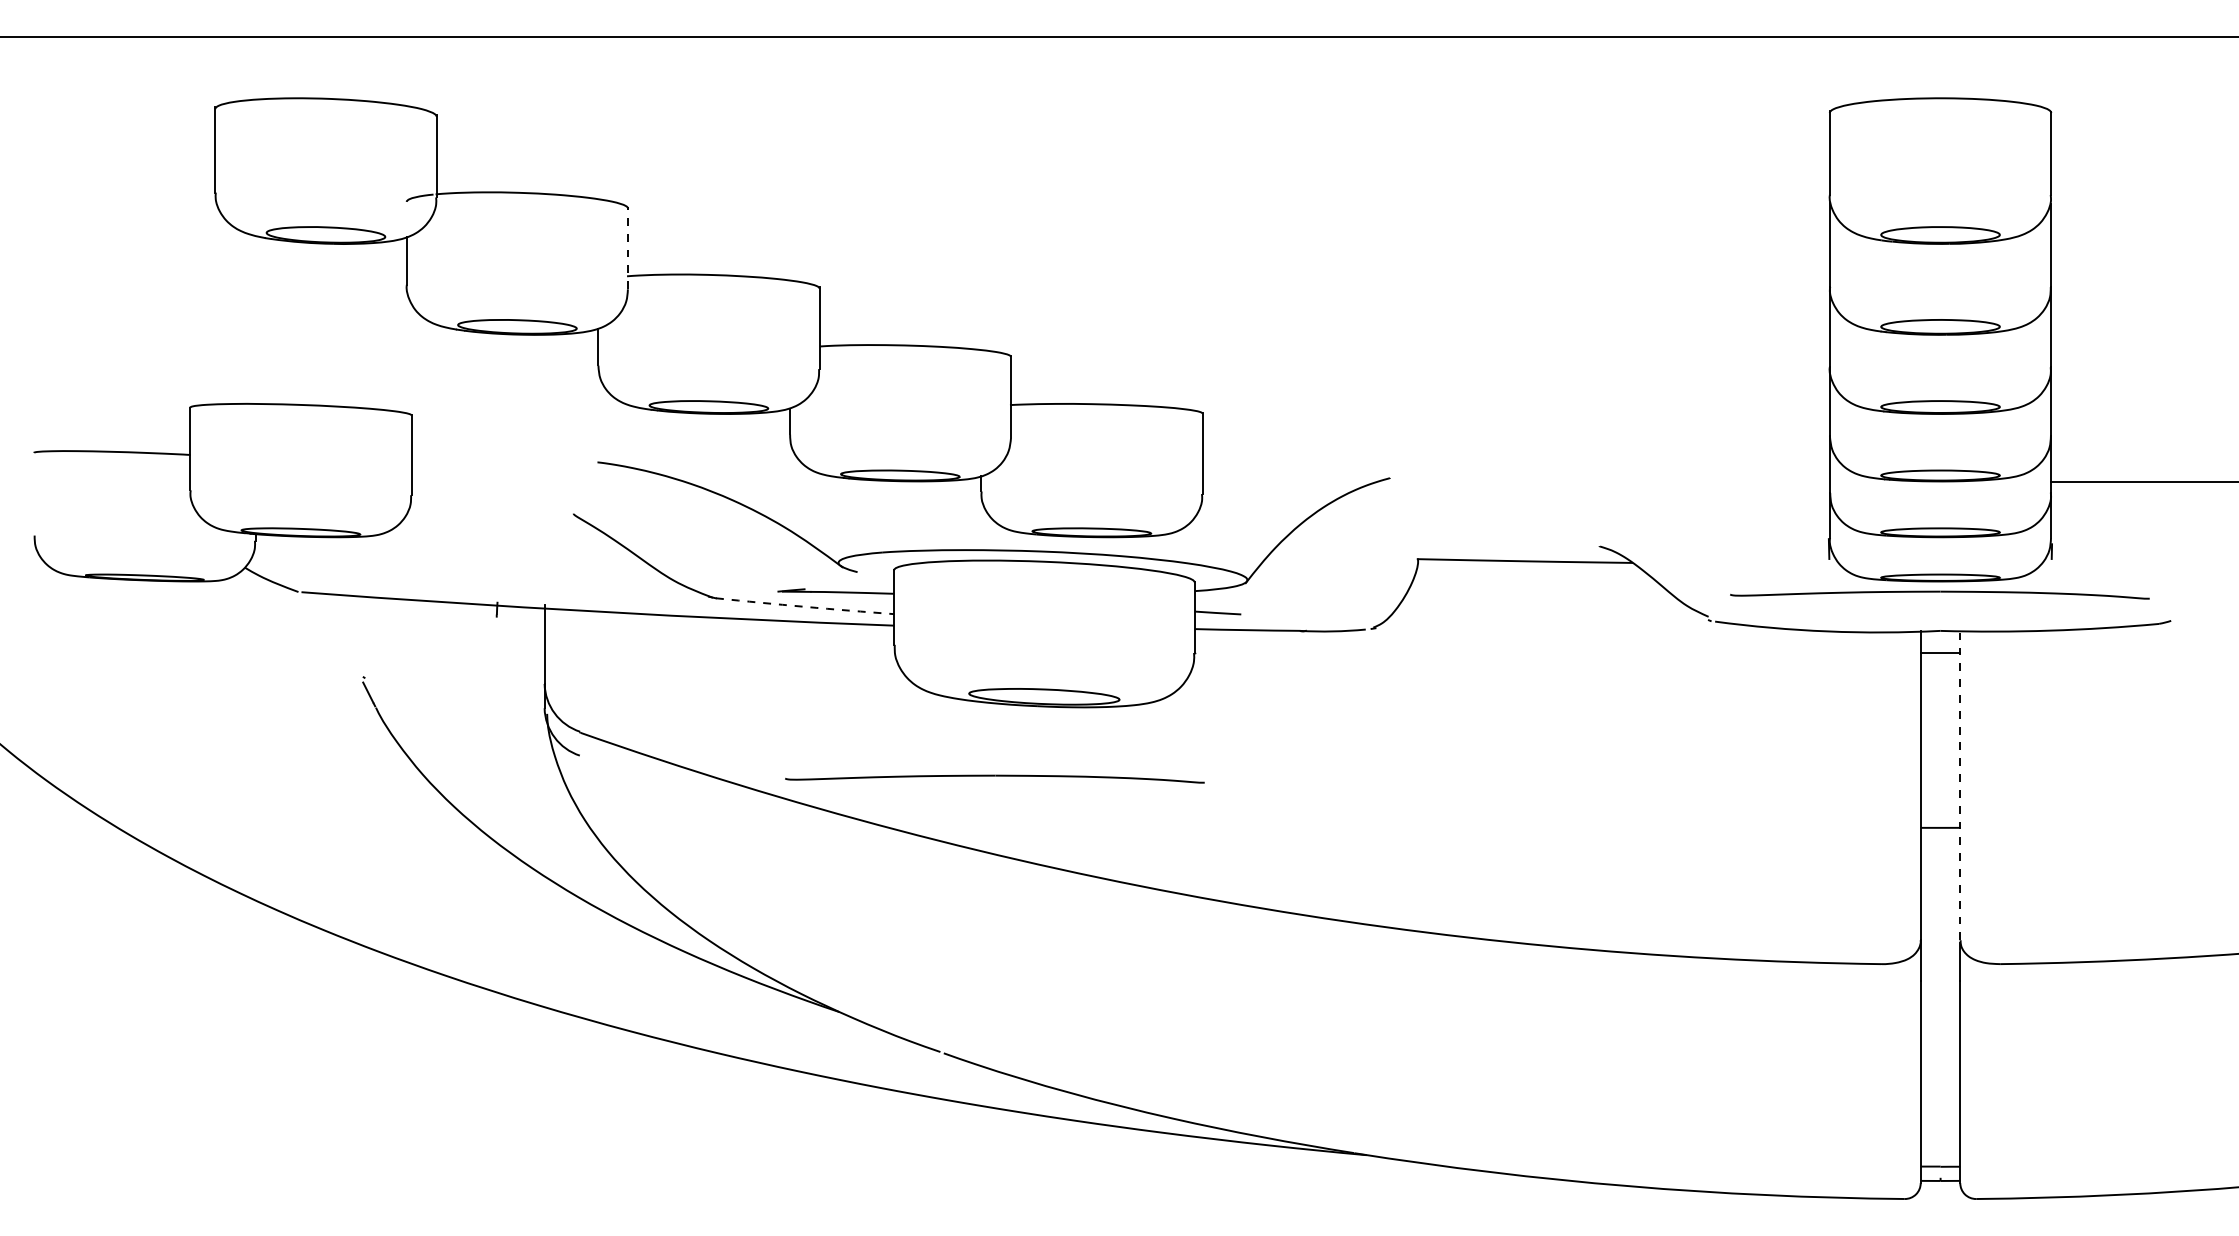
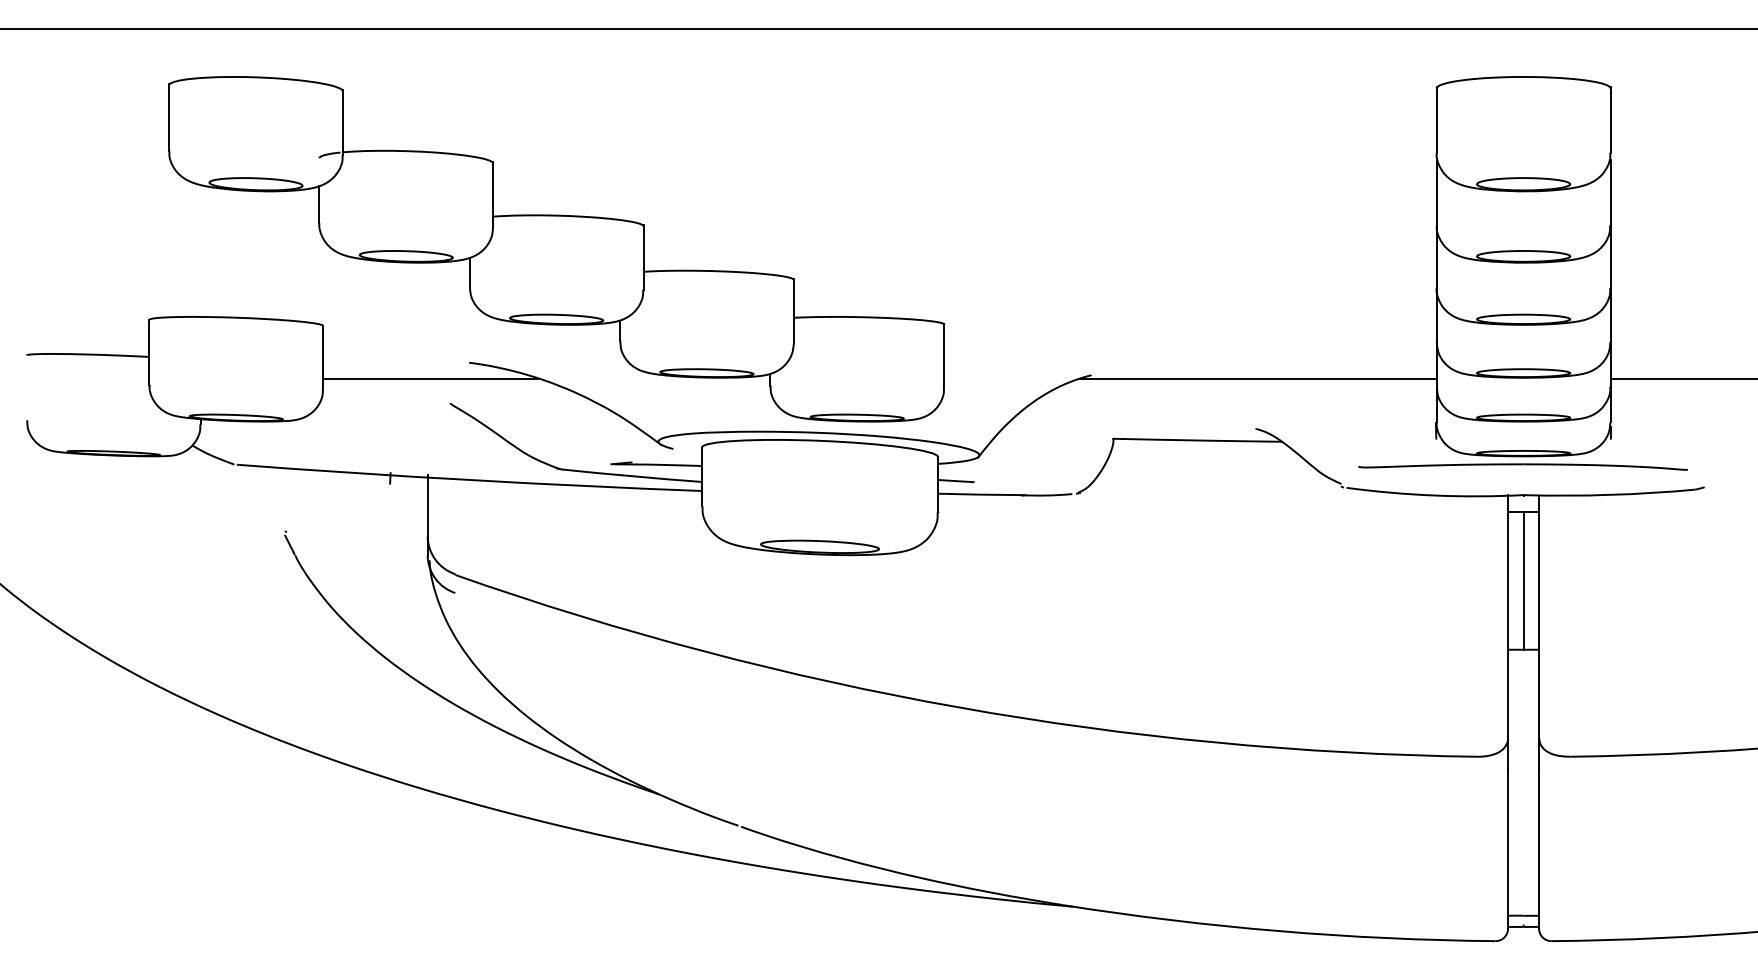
line: (628, 247) -> (493, 194), dashed -> solid
line: (548, 482) -> (430, 378), added
line: (1601, 482) -> (1257, 378), added
arc: (804, 606) -> (631, 475), dashed -> solid
line: (1940, 739) -> (1523, 580), added
part: (994, 778) -> (780, 611), removed
line: (1960, 786) -> (1539, 617), dashed -> solid

